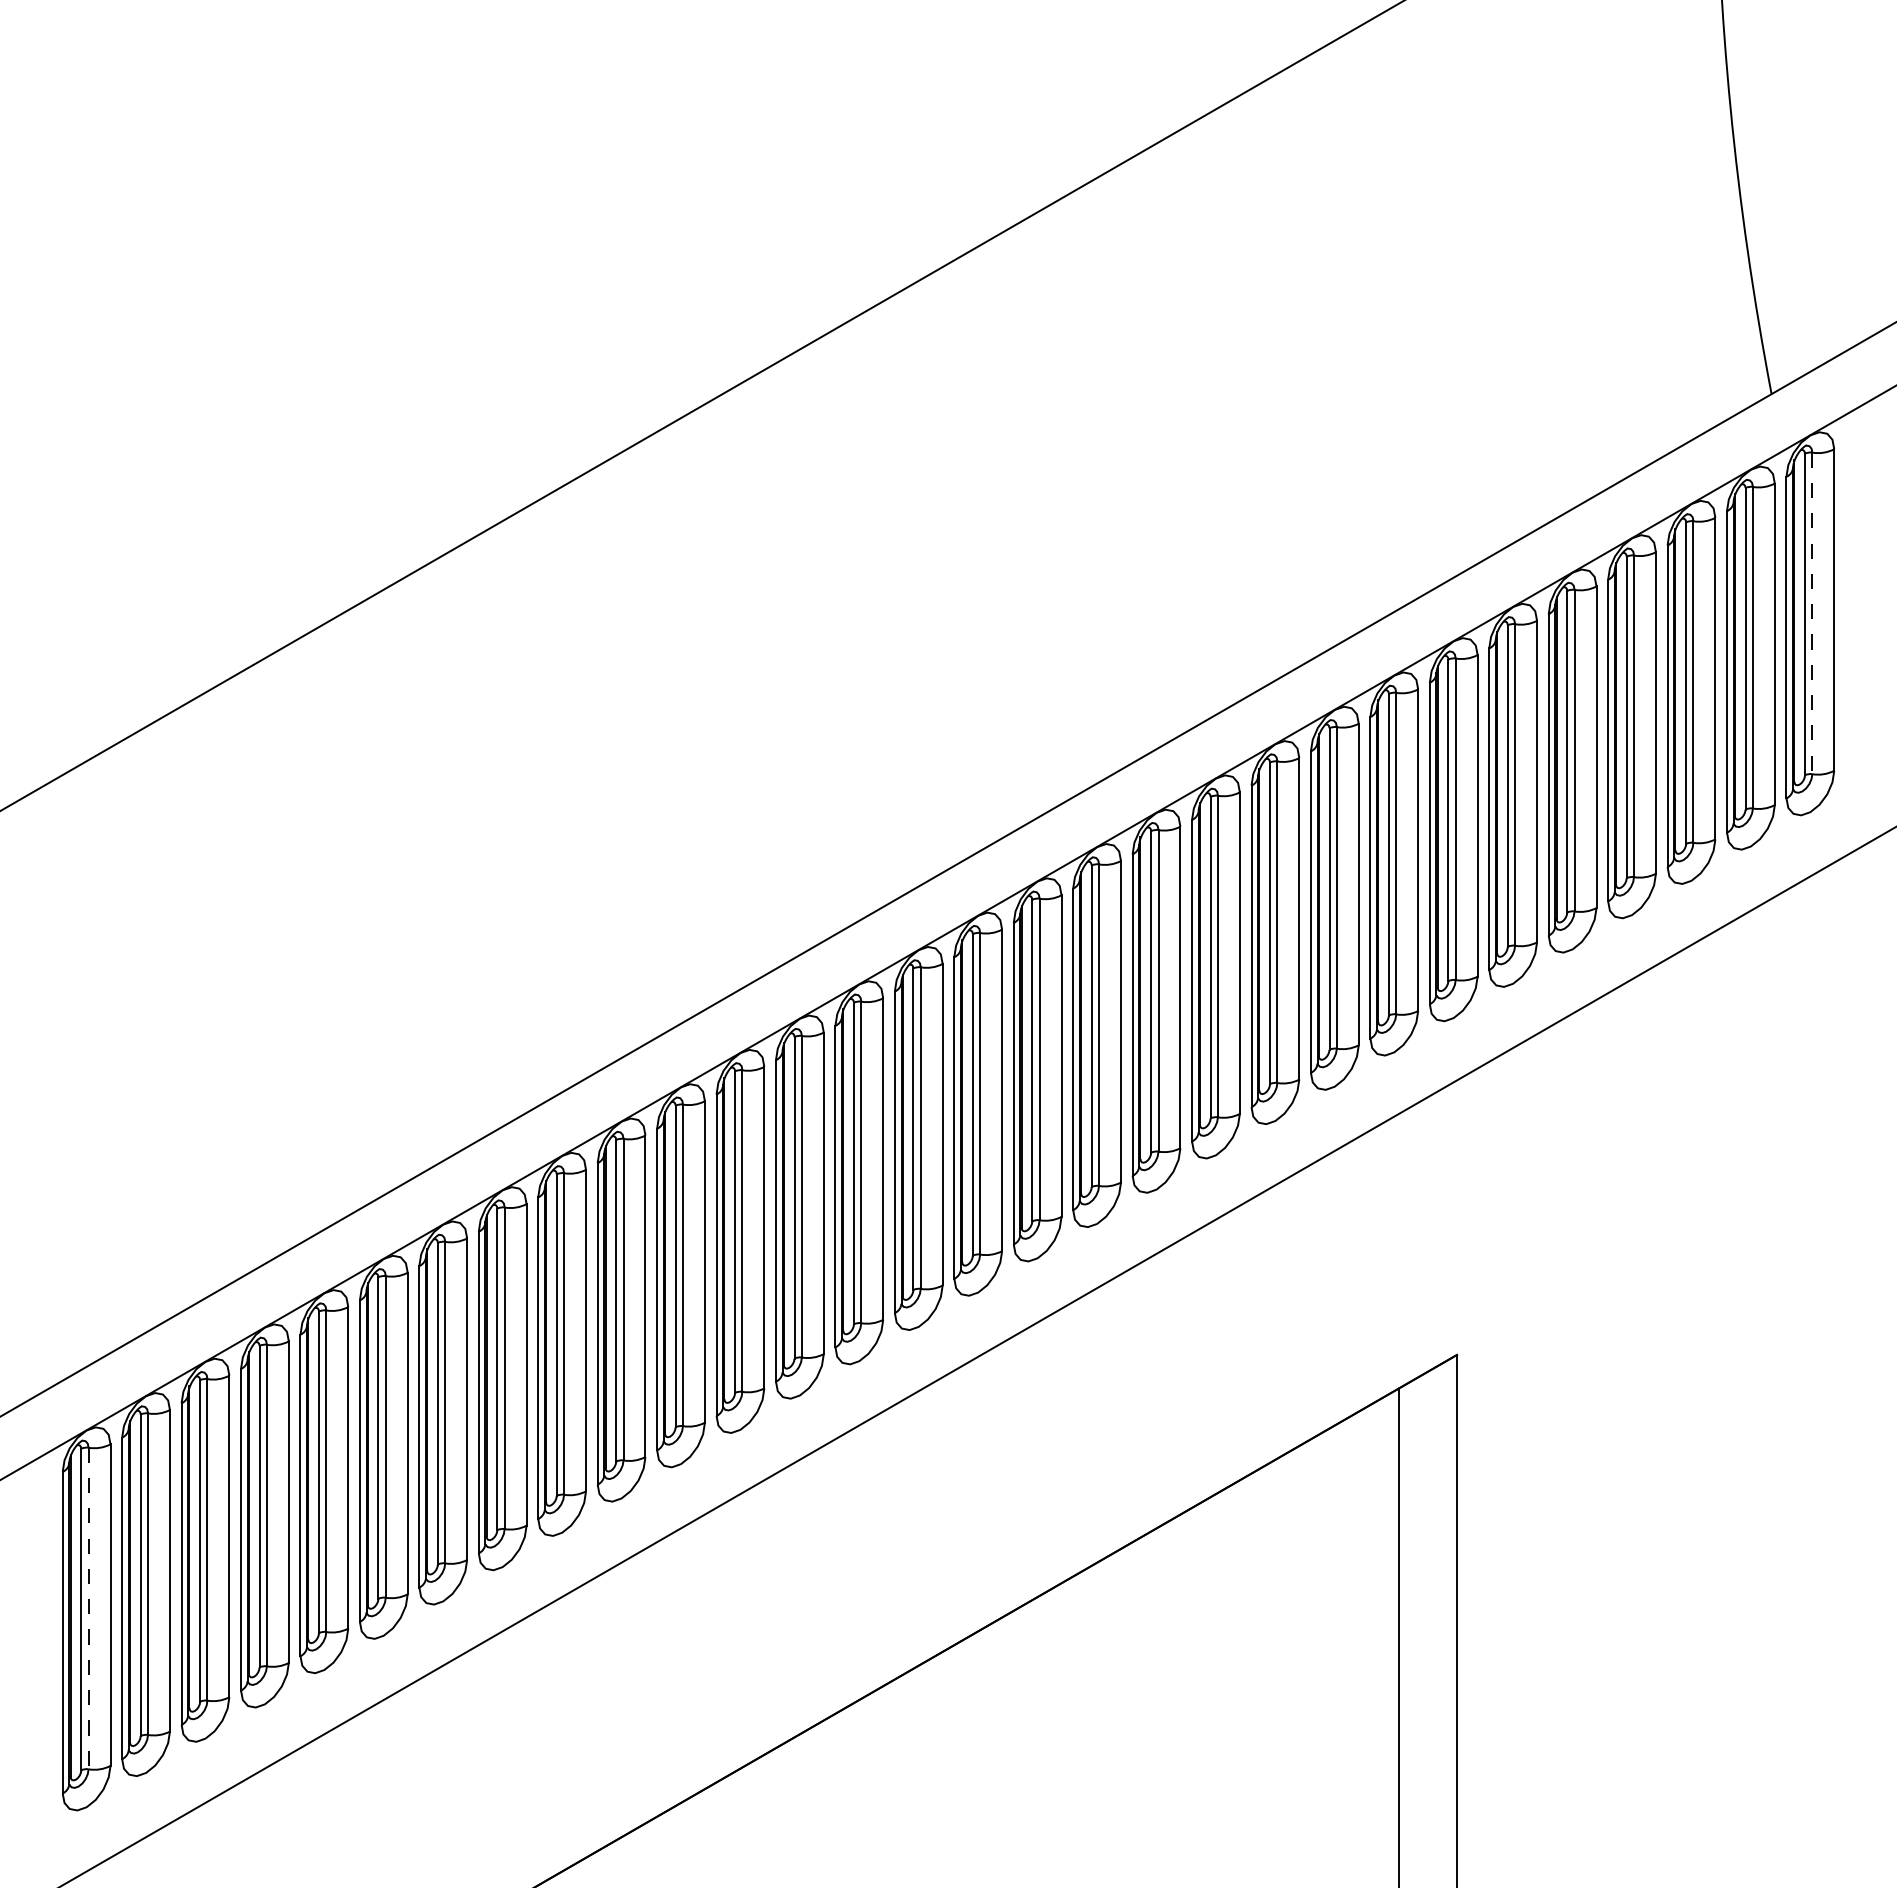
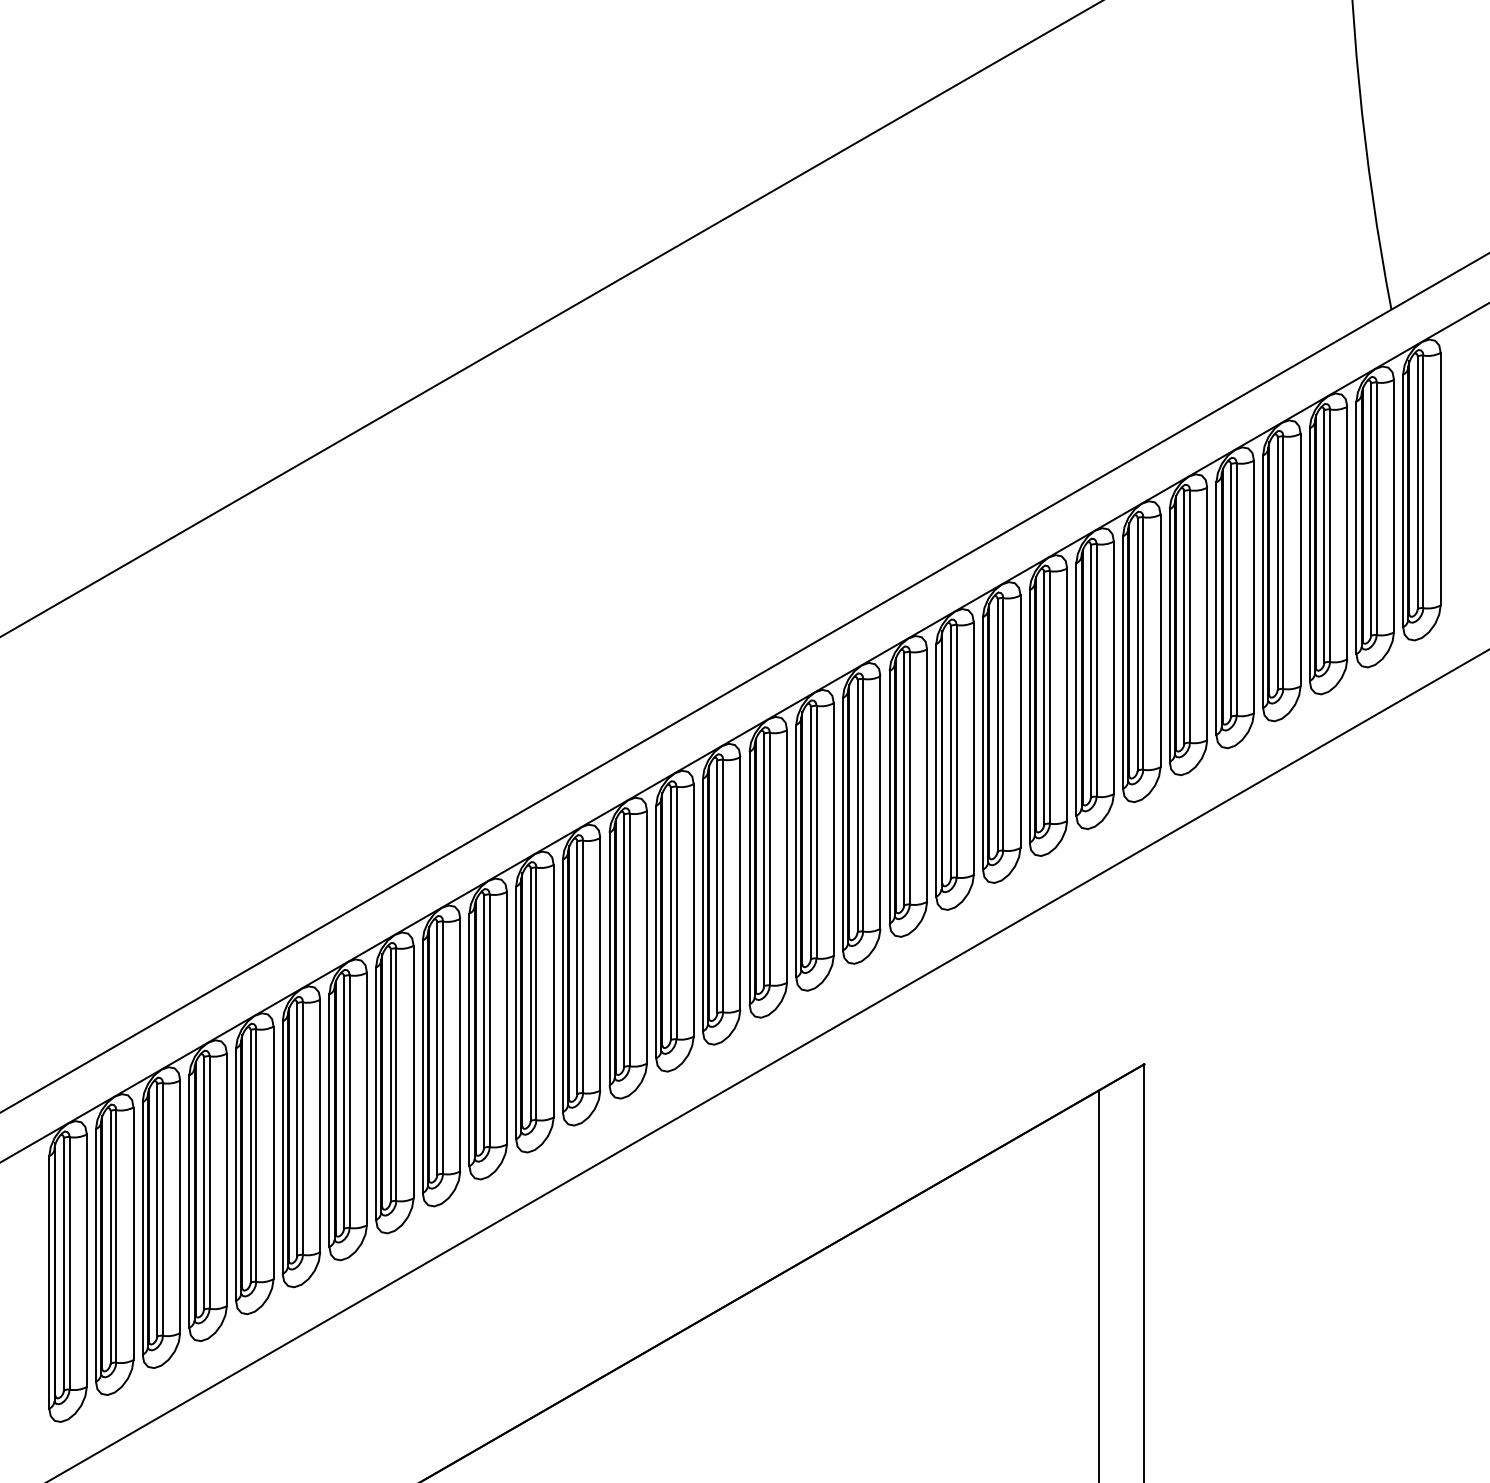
line: (1812, 613) -> (1423, 481), dashed -> solid
line: (88, 1608) -> (69, 1263), dashed -> solid

